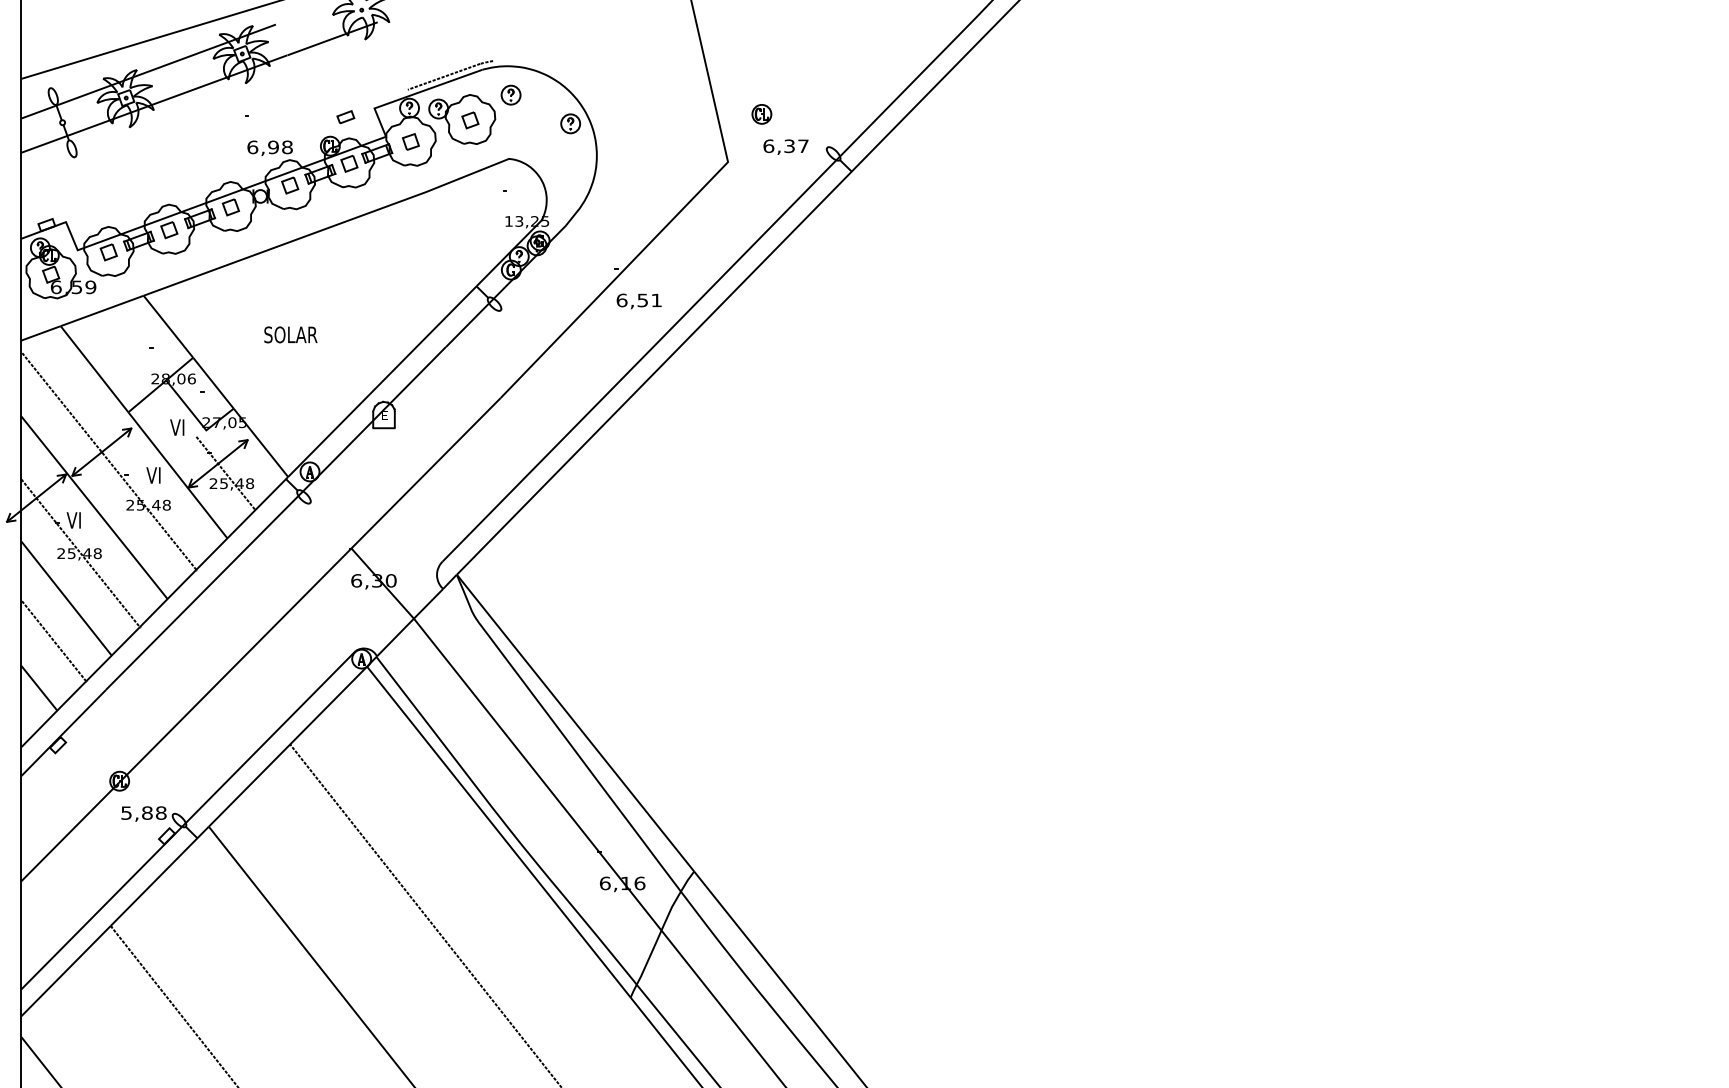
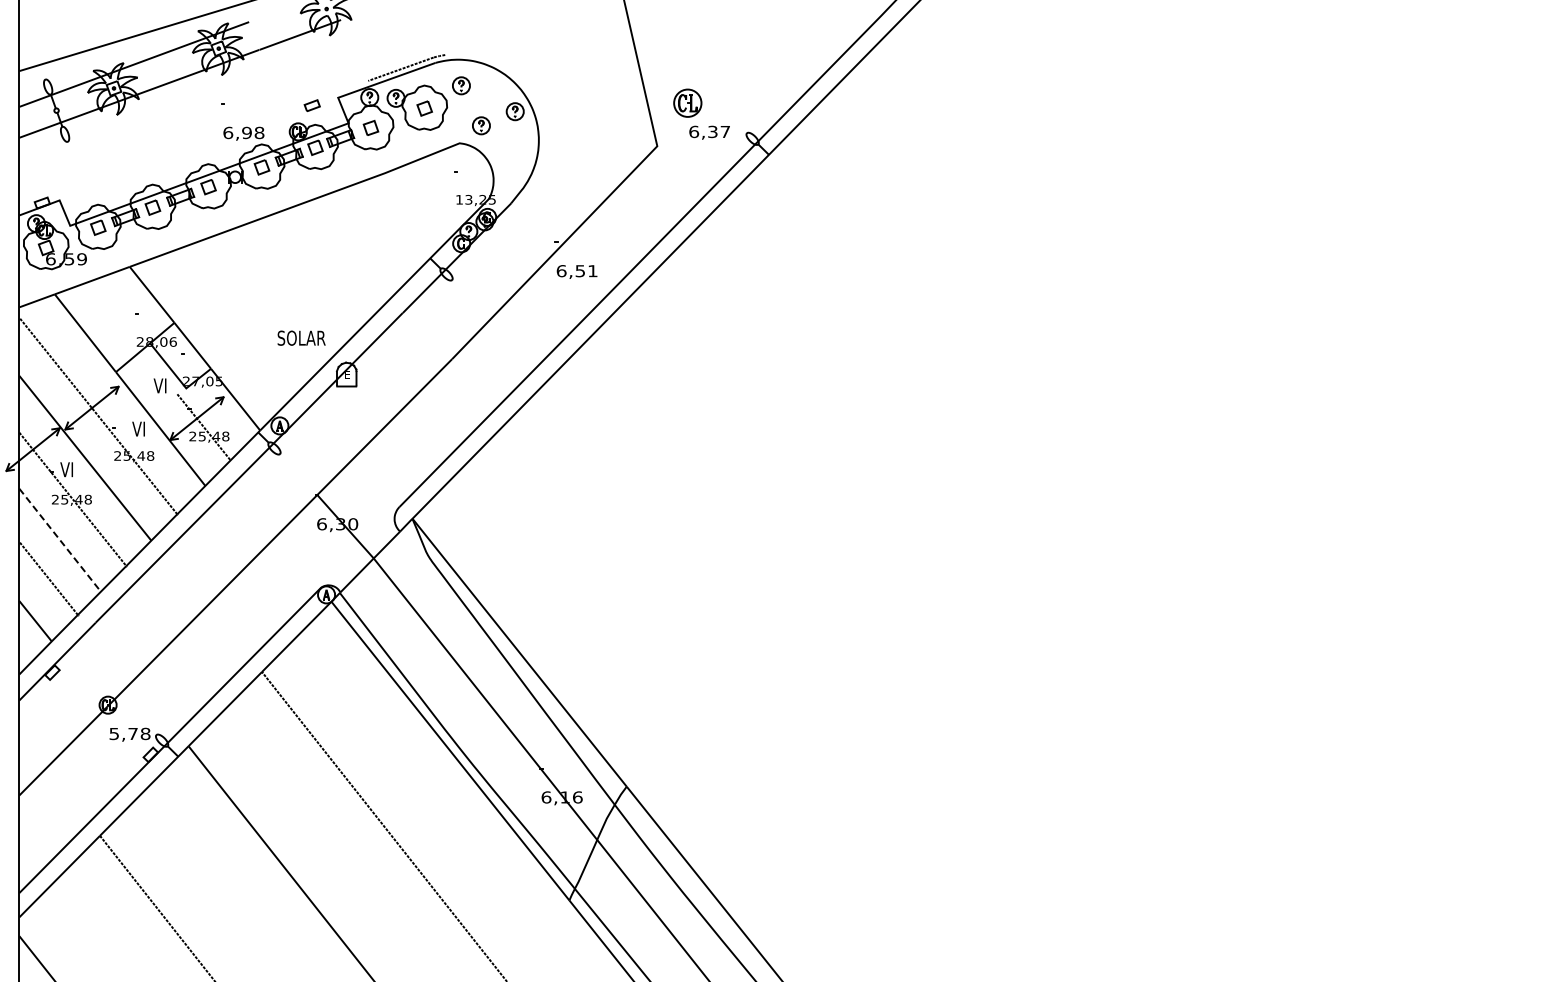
part: (761, 113) -> (687, 102), size x1.6
part: (533, 139) -> (481, 125), added
text: (290, 334) -> (301, 337), moved
line: (66, 598) -> (60, 540), solid -> dashed
text: (146, 812) -> (132, 733), 5,88 -> 5,78

